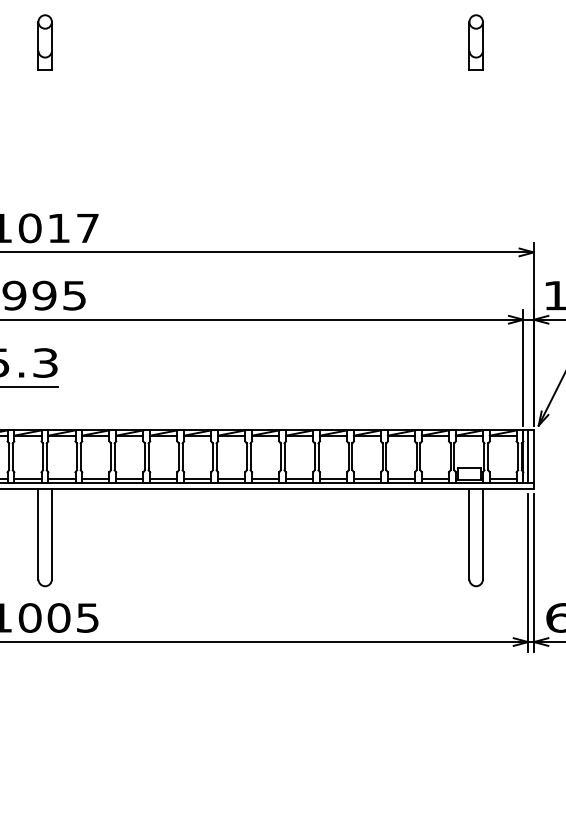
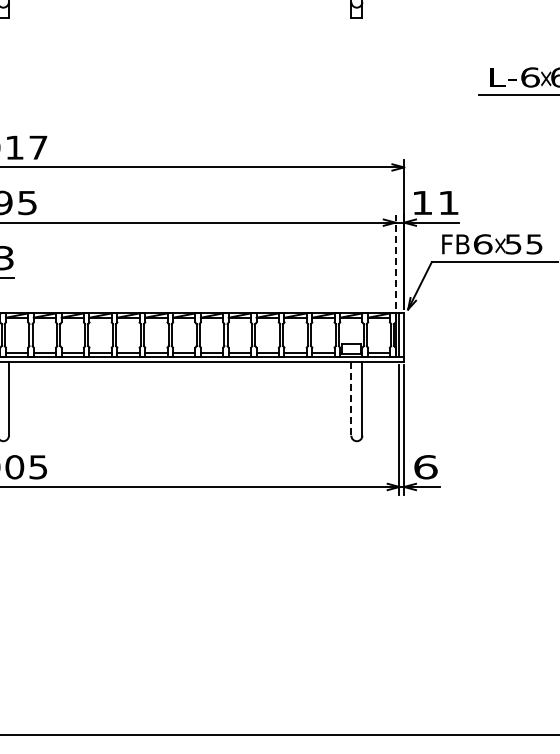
line: (523, 367) -> (395, 261), solid -> dashed
line: (469, 535) -> (351, 399), solid -> dashed

